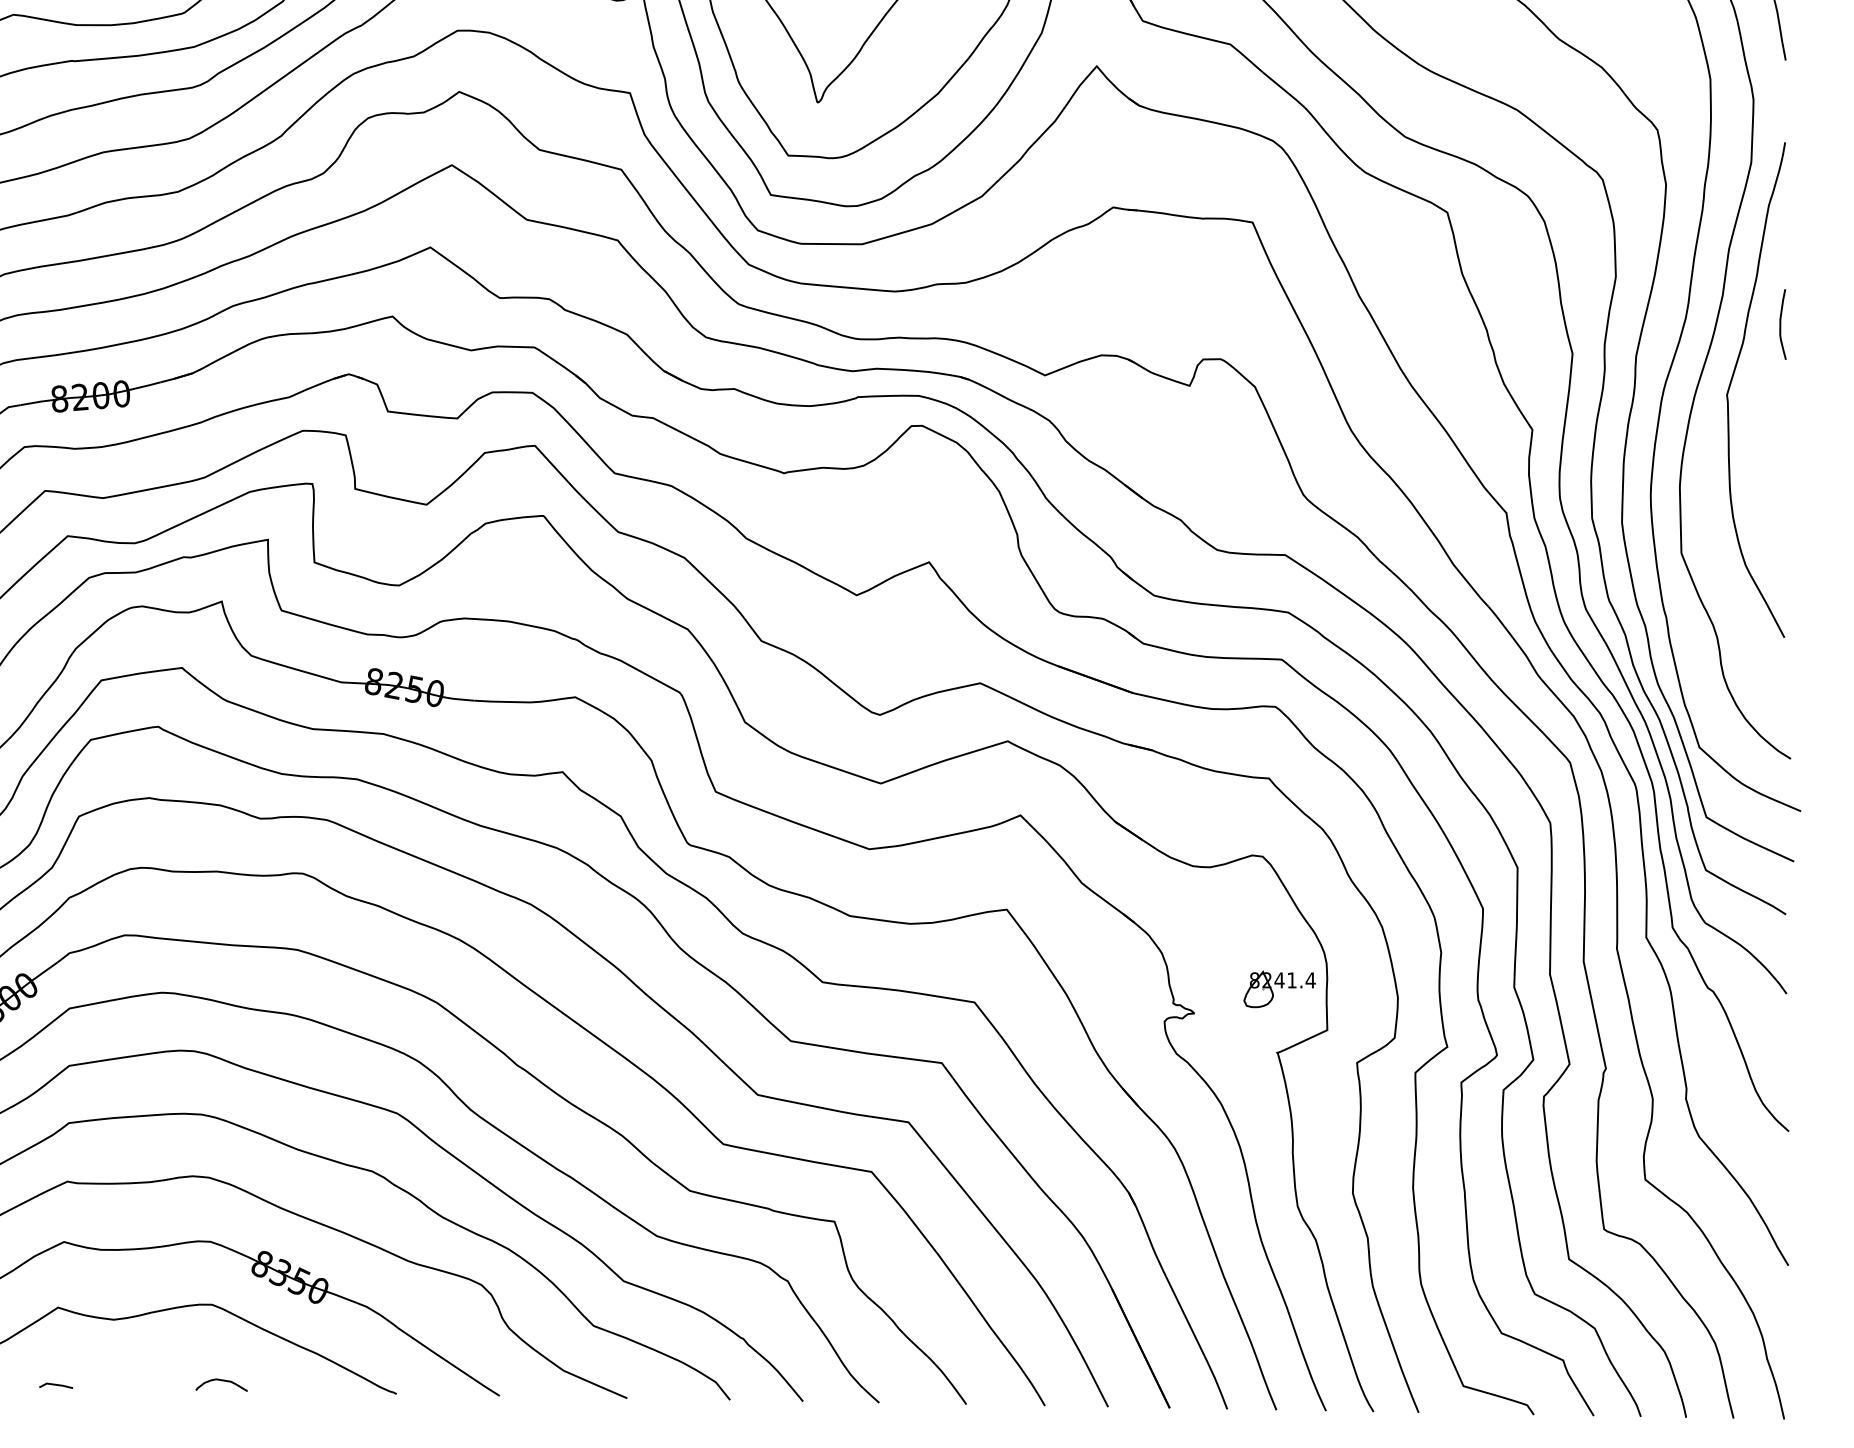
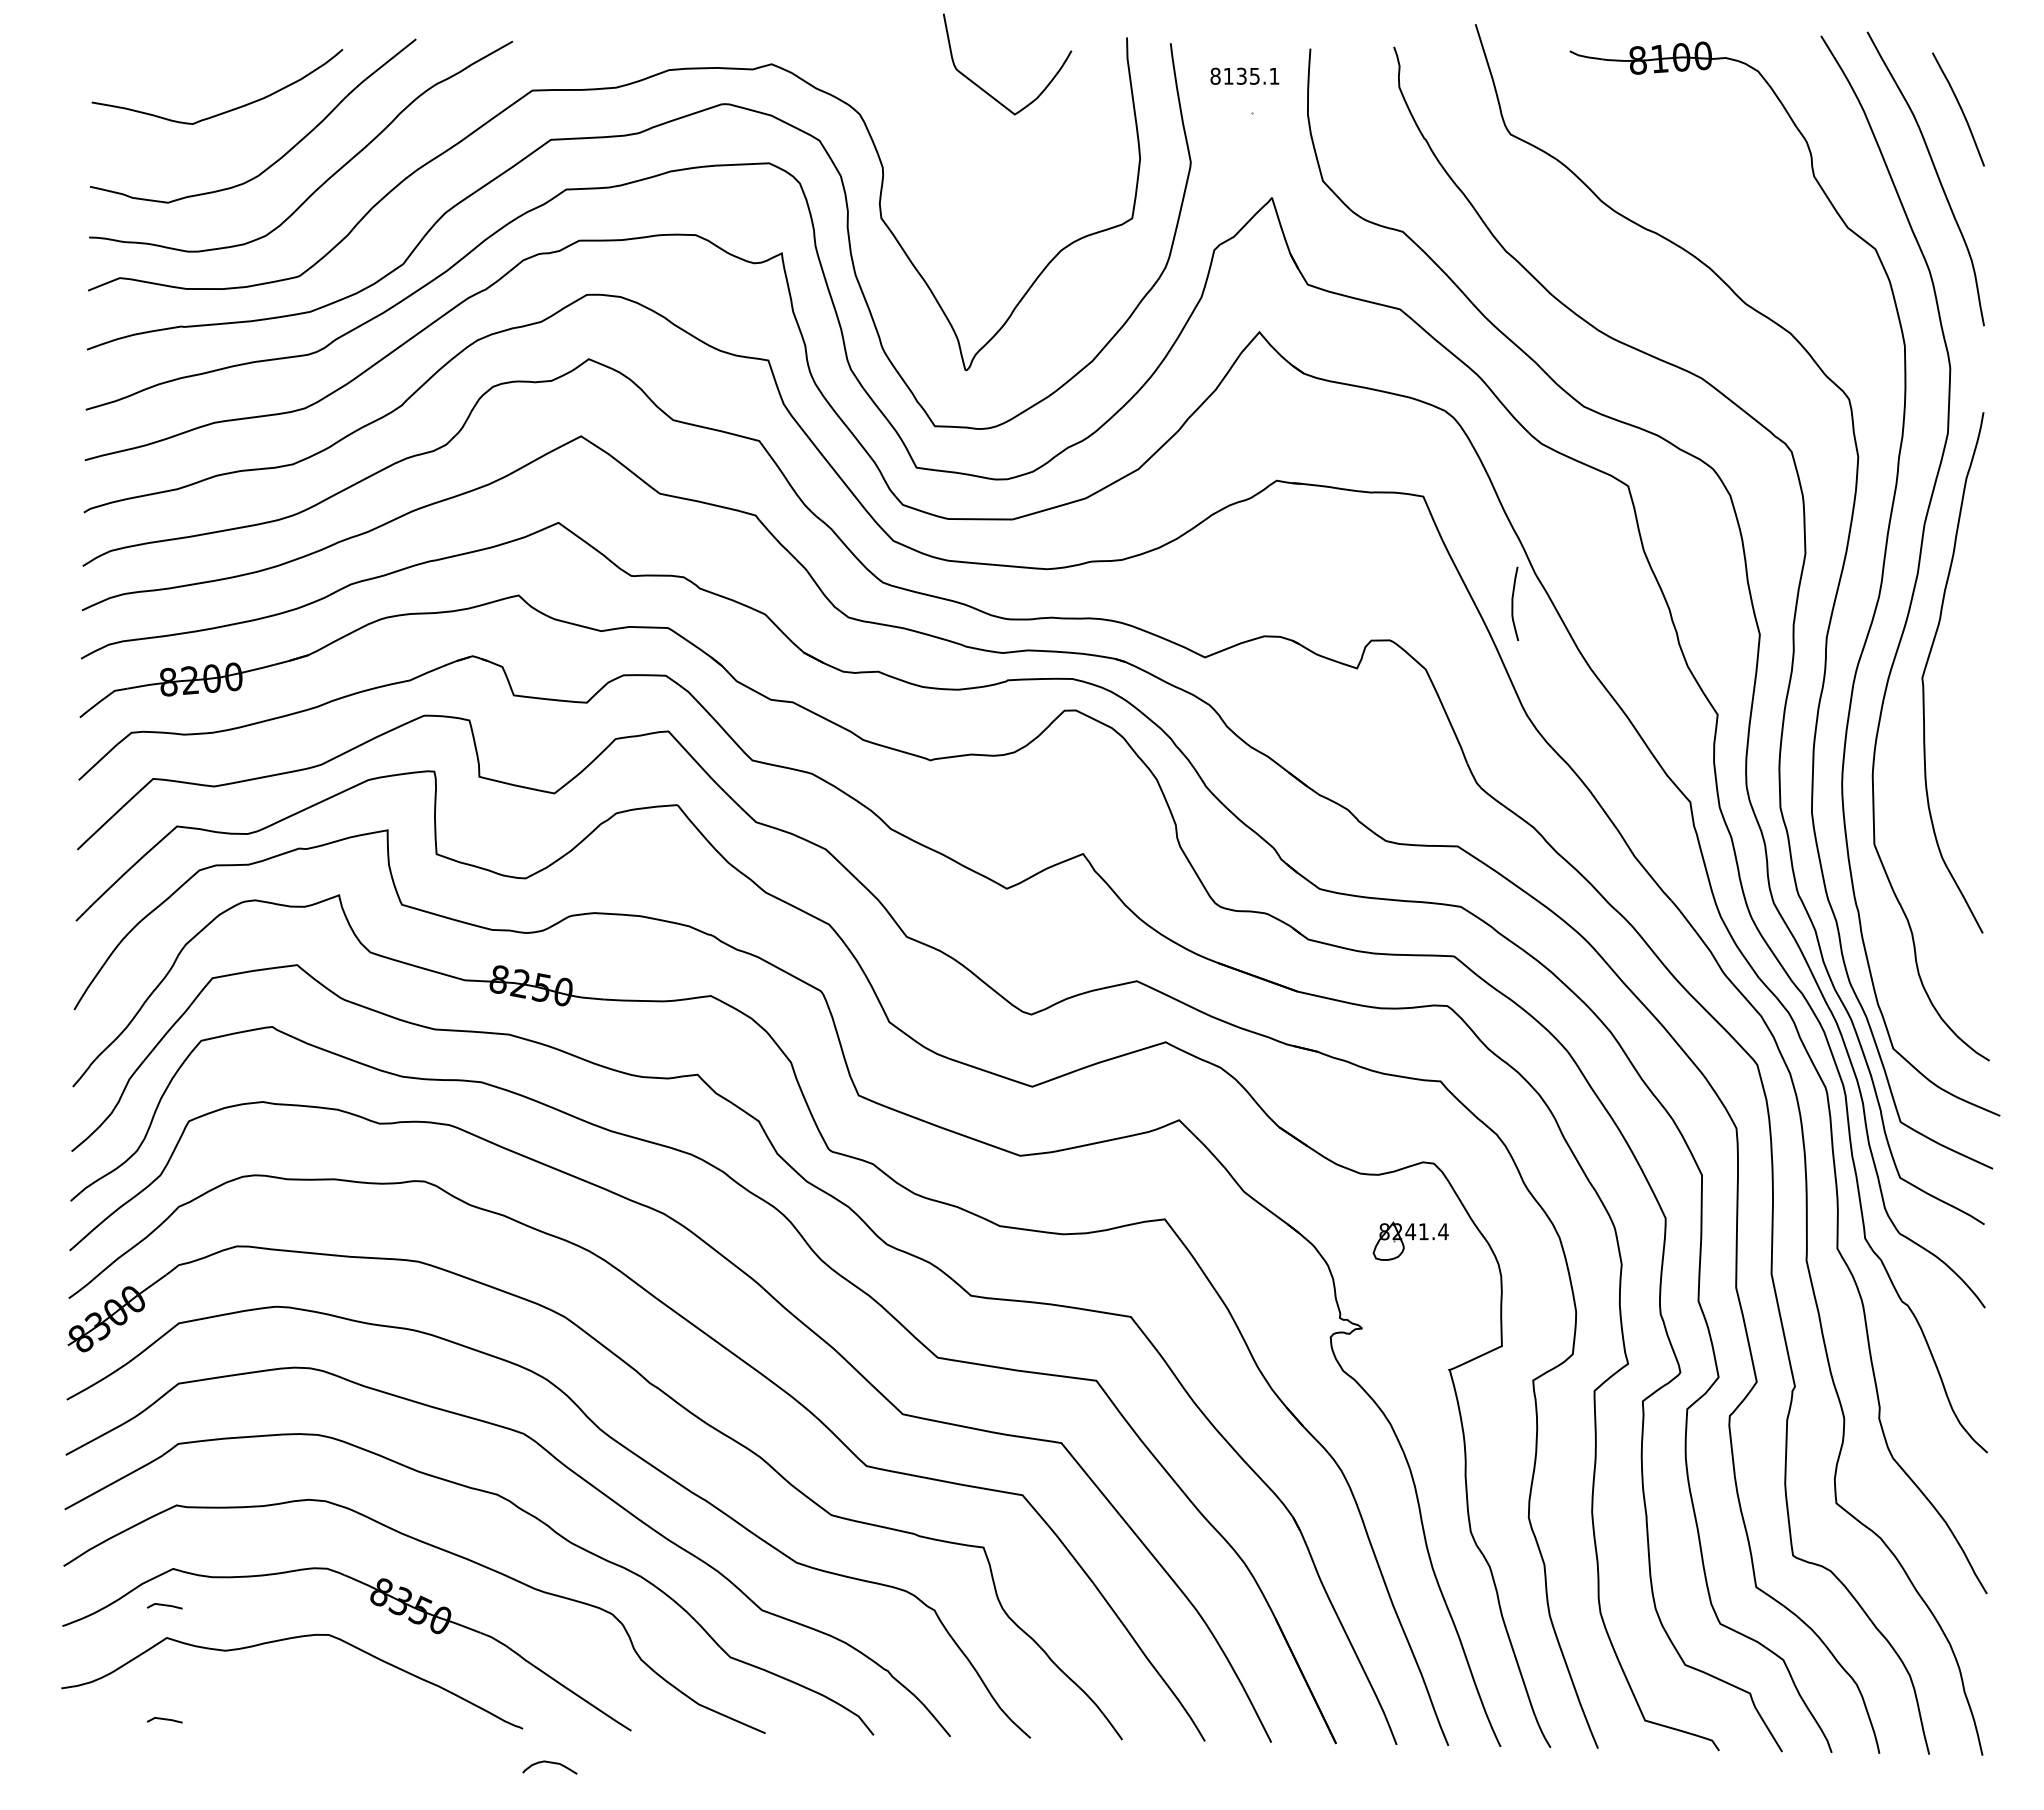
curve: (1781, 324) -> (1513, 603), moved
part: (1279, 988) -> (1410, 1240), moved
line: (55, 1277) -> (164, 1606), added
curve: (221, 1381) -> (549, 1763), moved

